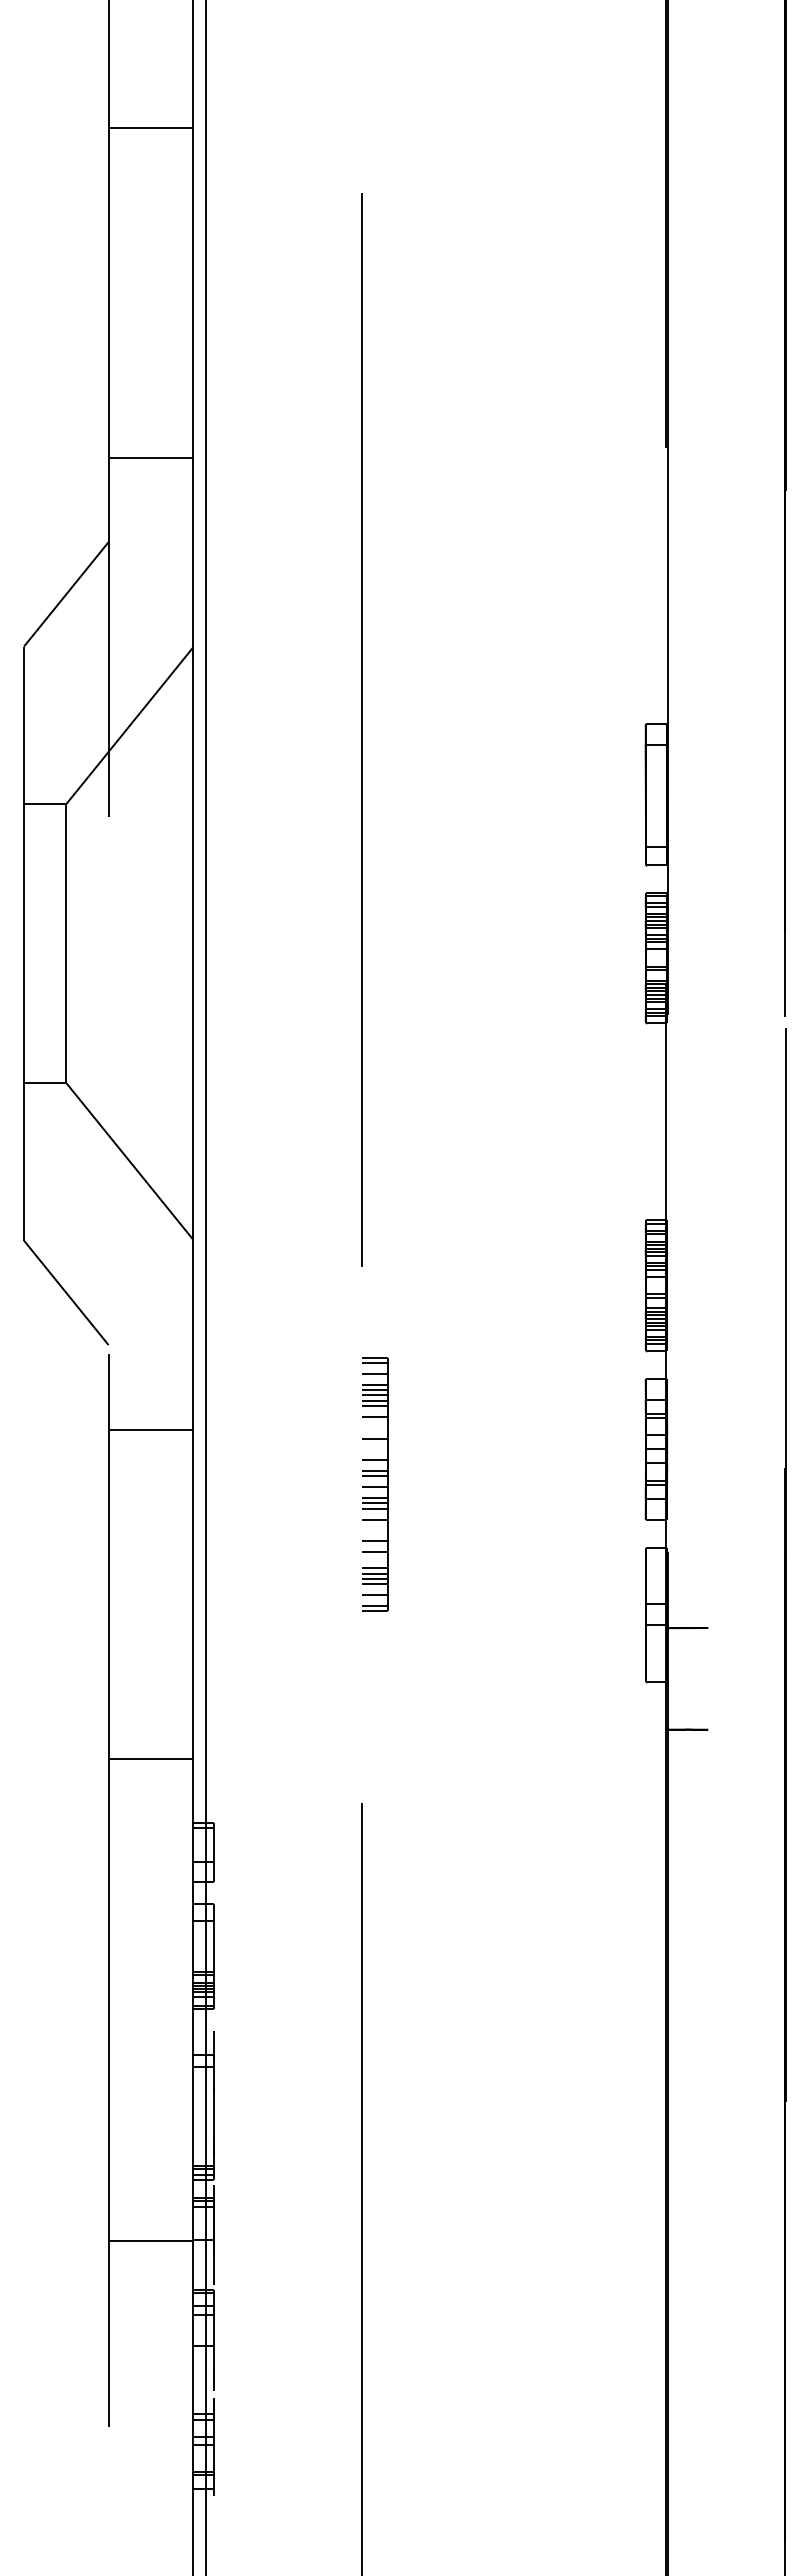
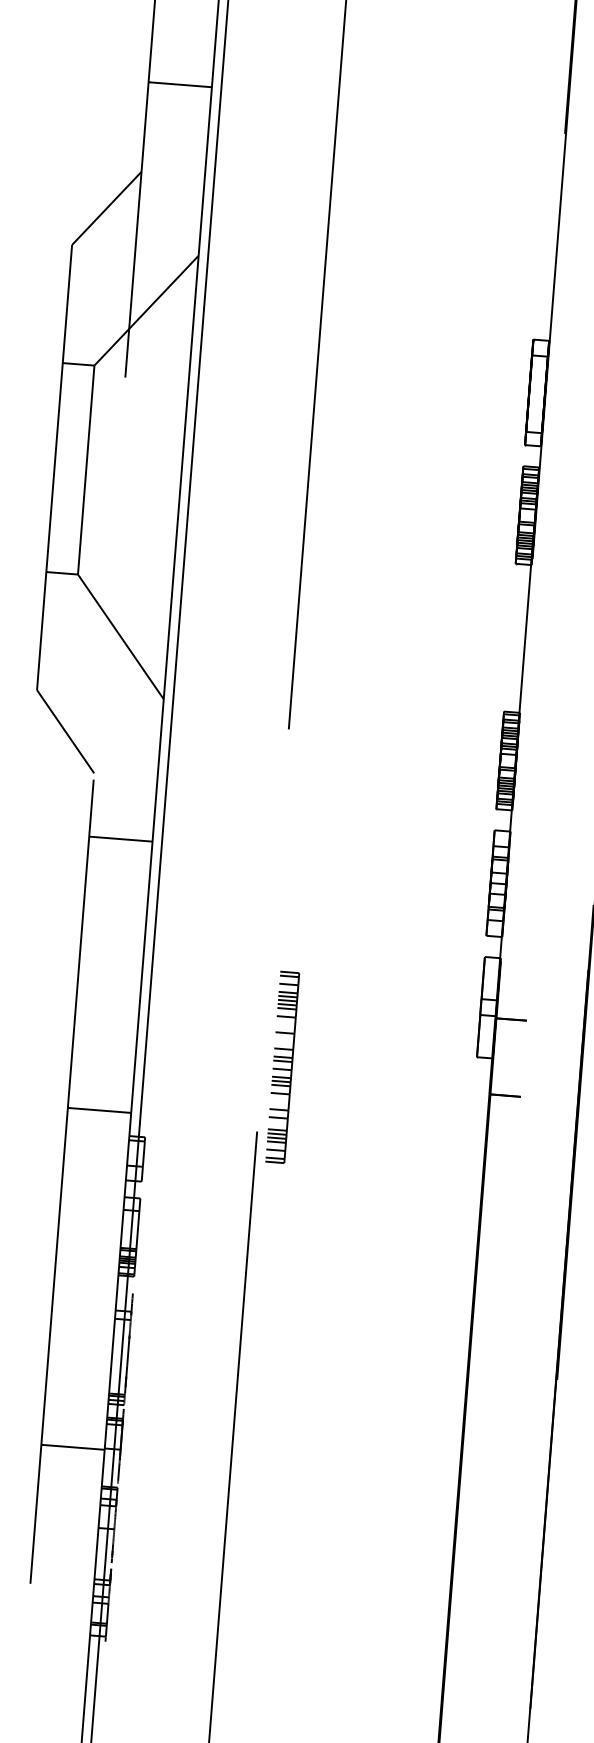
line: (150, 457) -> (180, 84), moved
part: (375, 1484) -> (282, 1067), moved
line: (150, 1758) -> (99, 1110), moved

